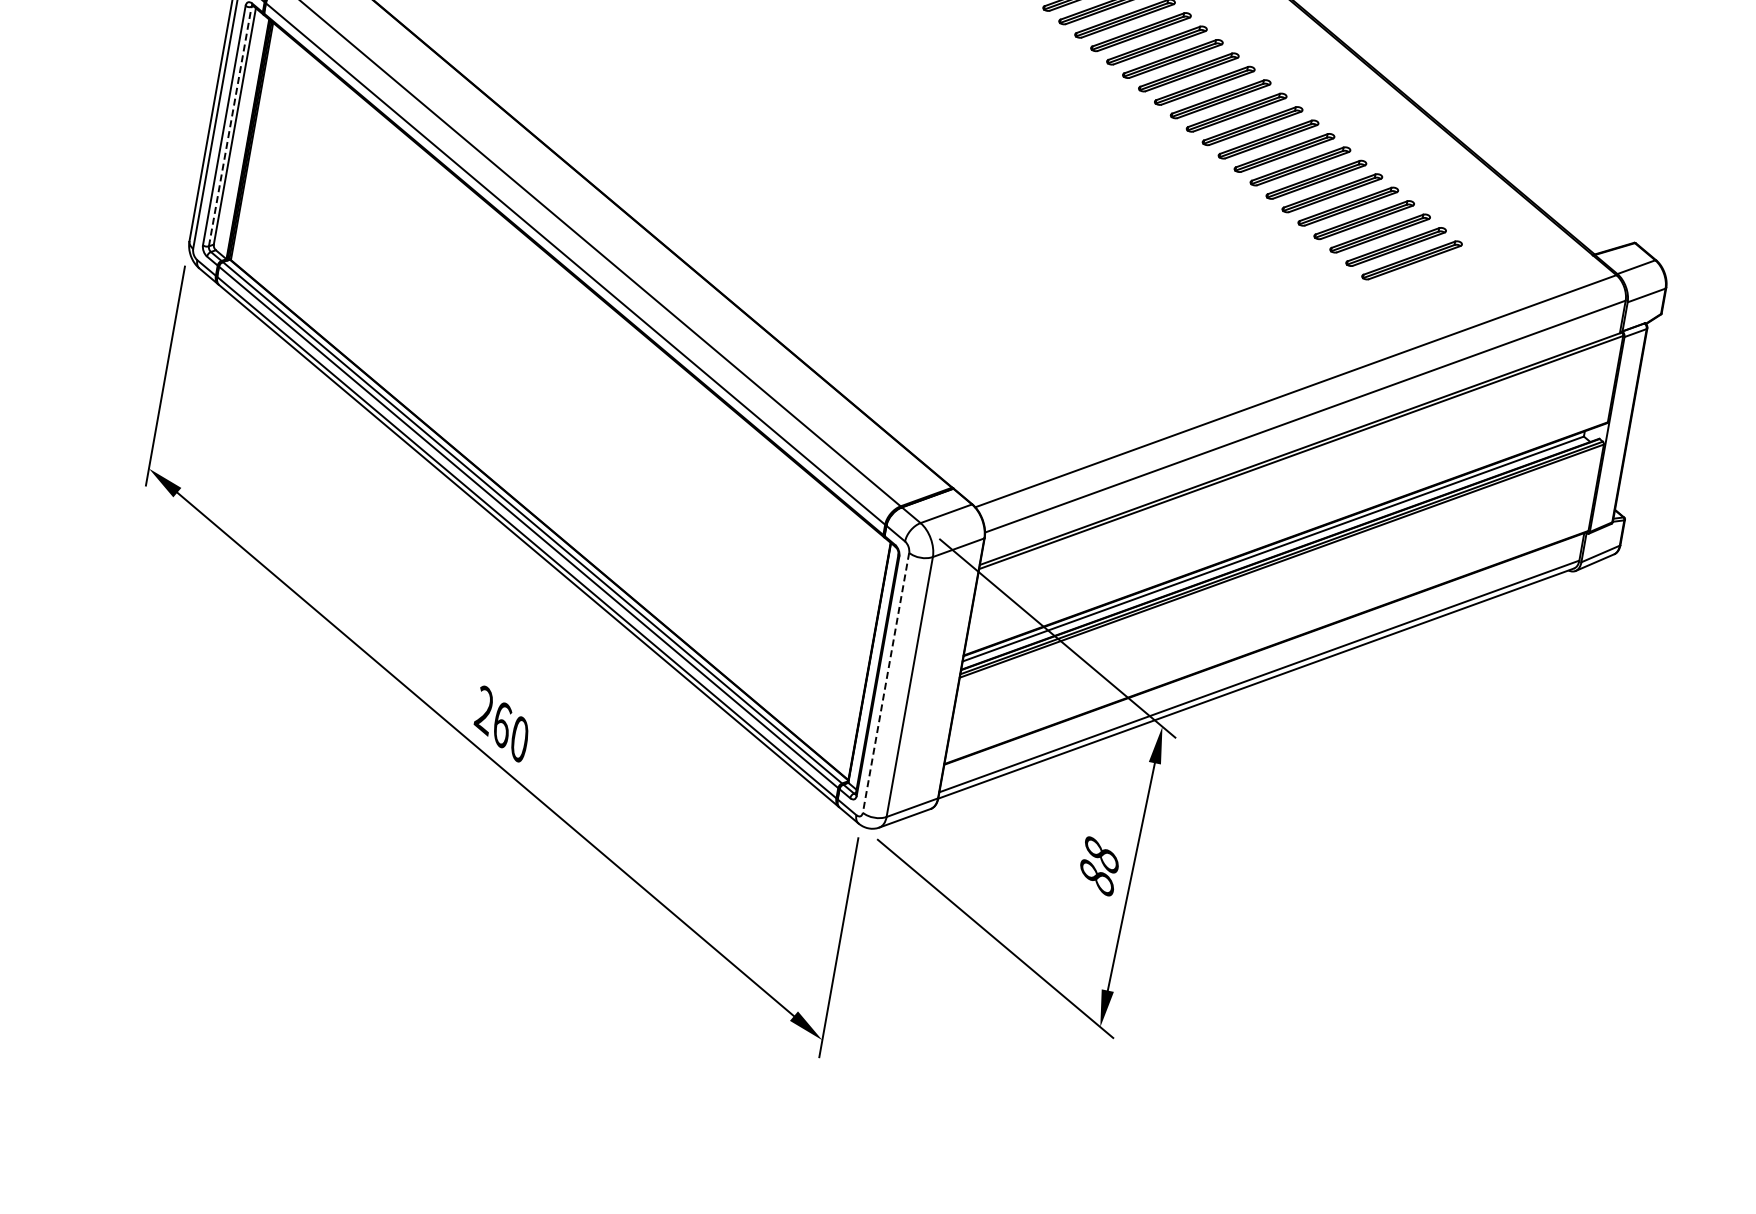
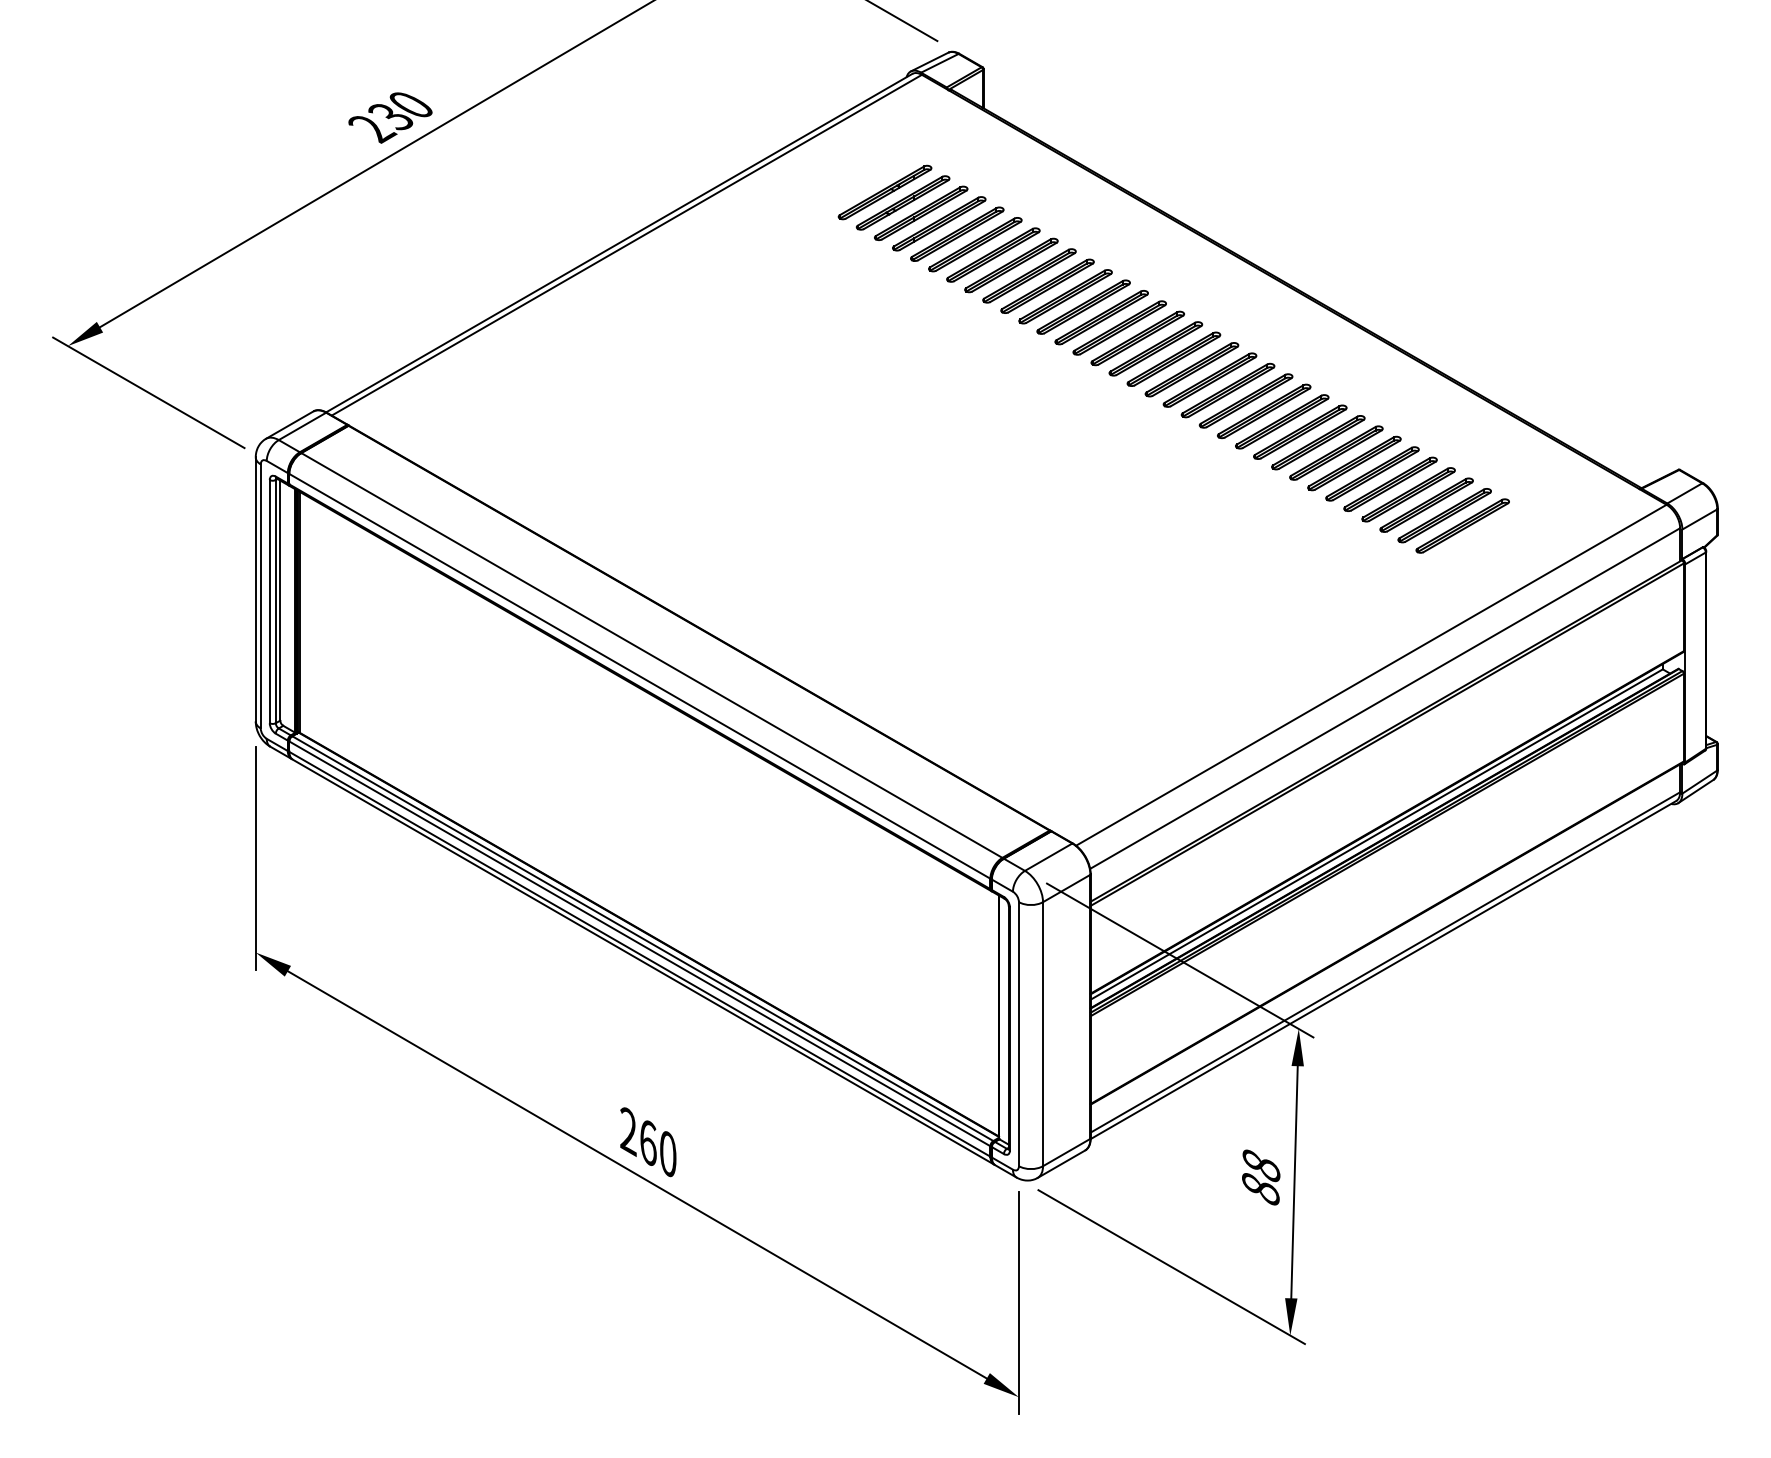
line: (229, 126) -> (275, 601), dashed -> solid
line: (885, 683) -> (1018, 1034), dashed -> solid

